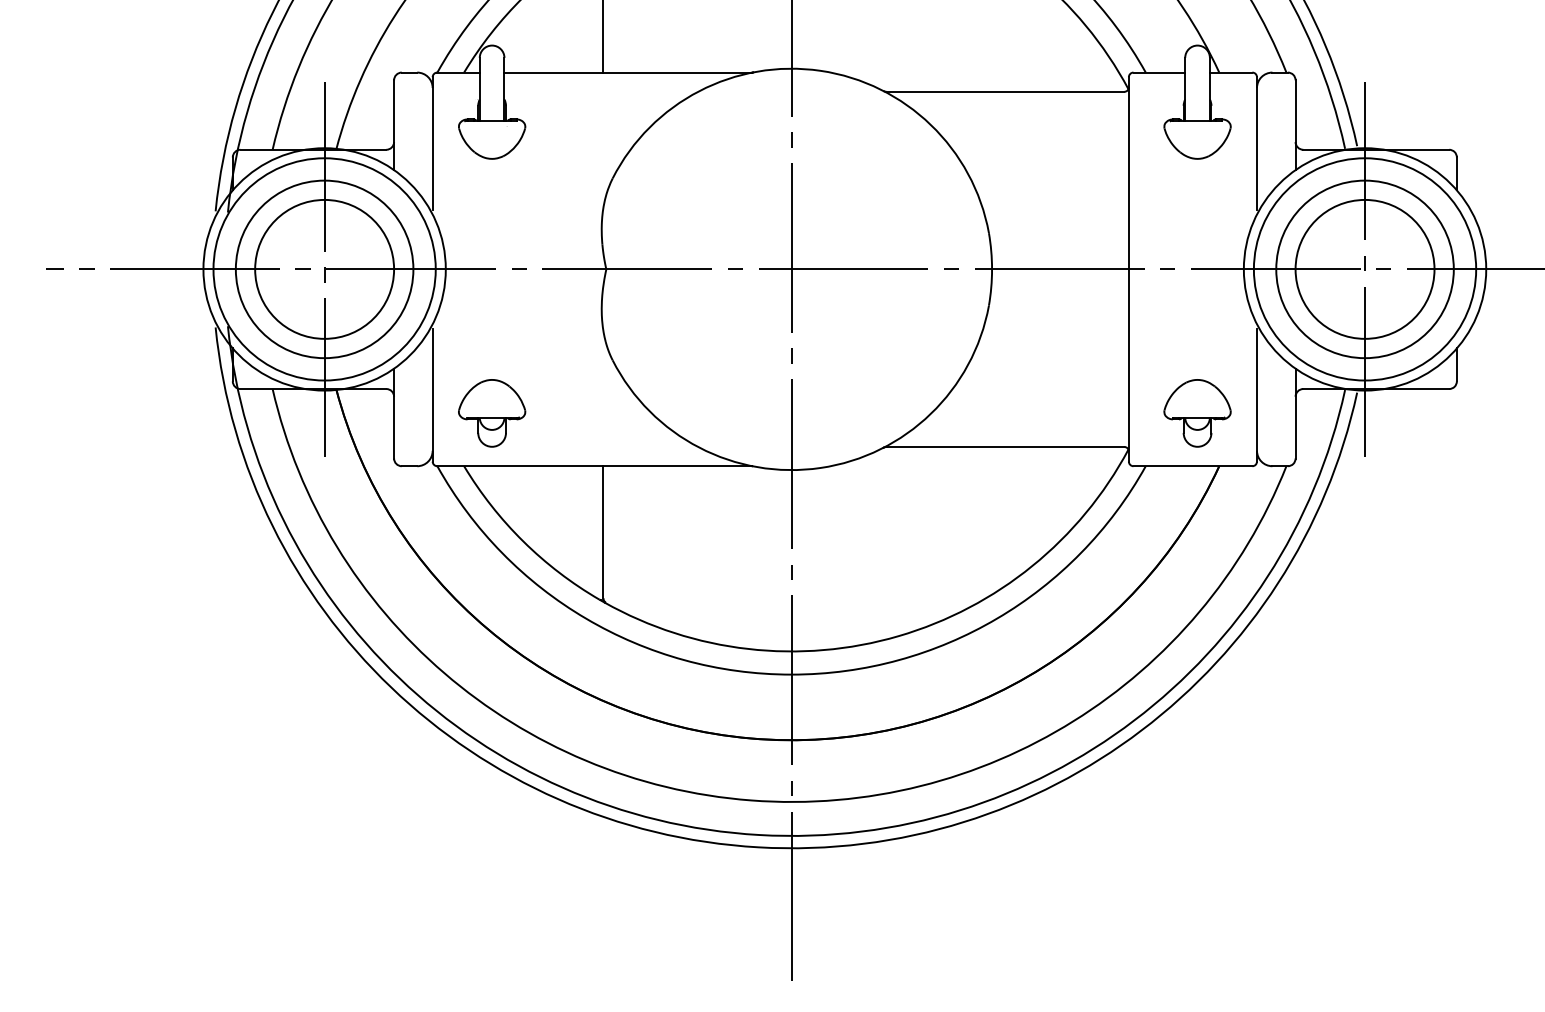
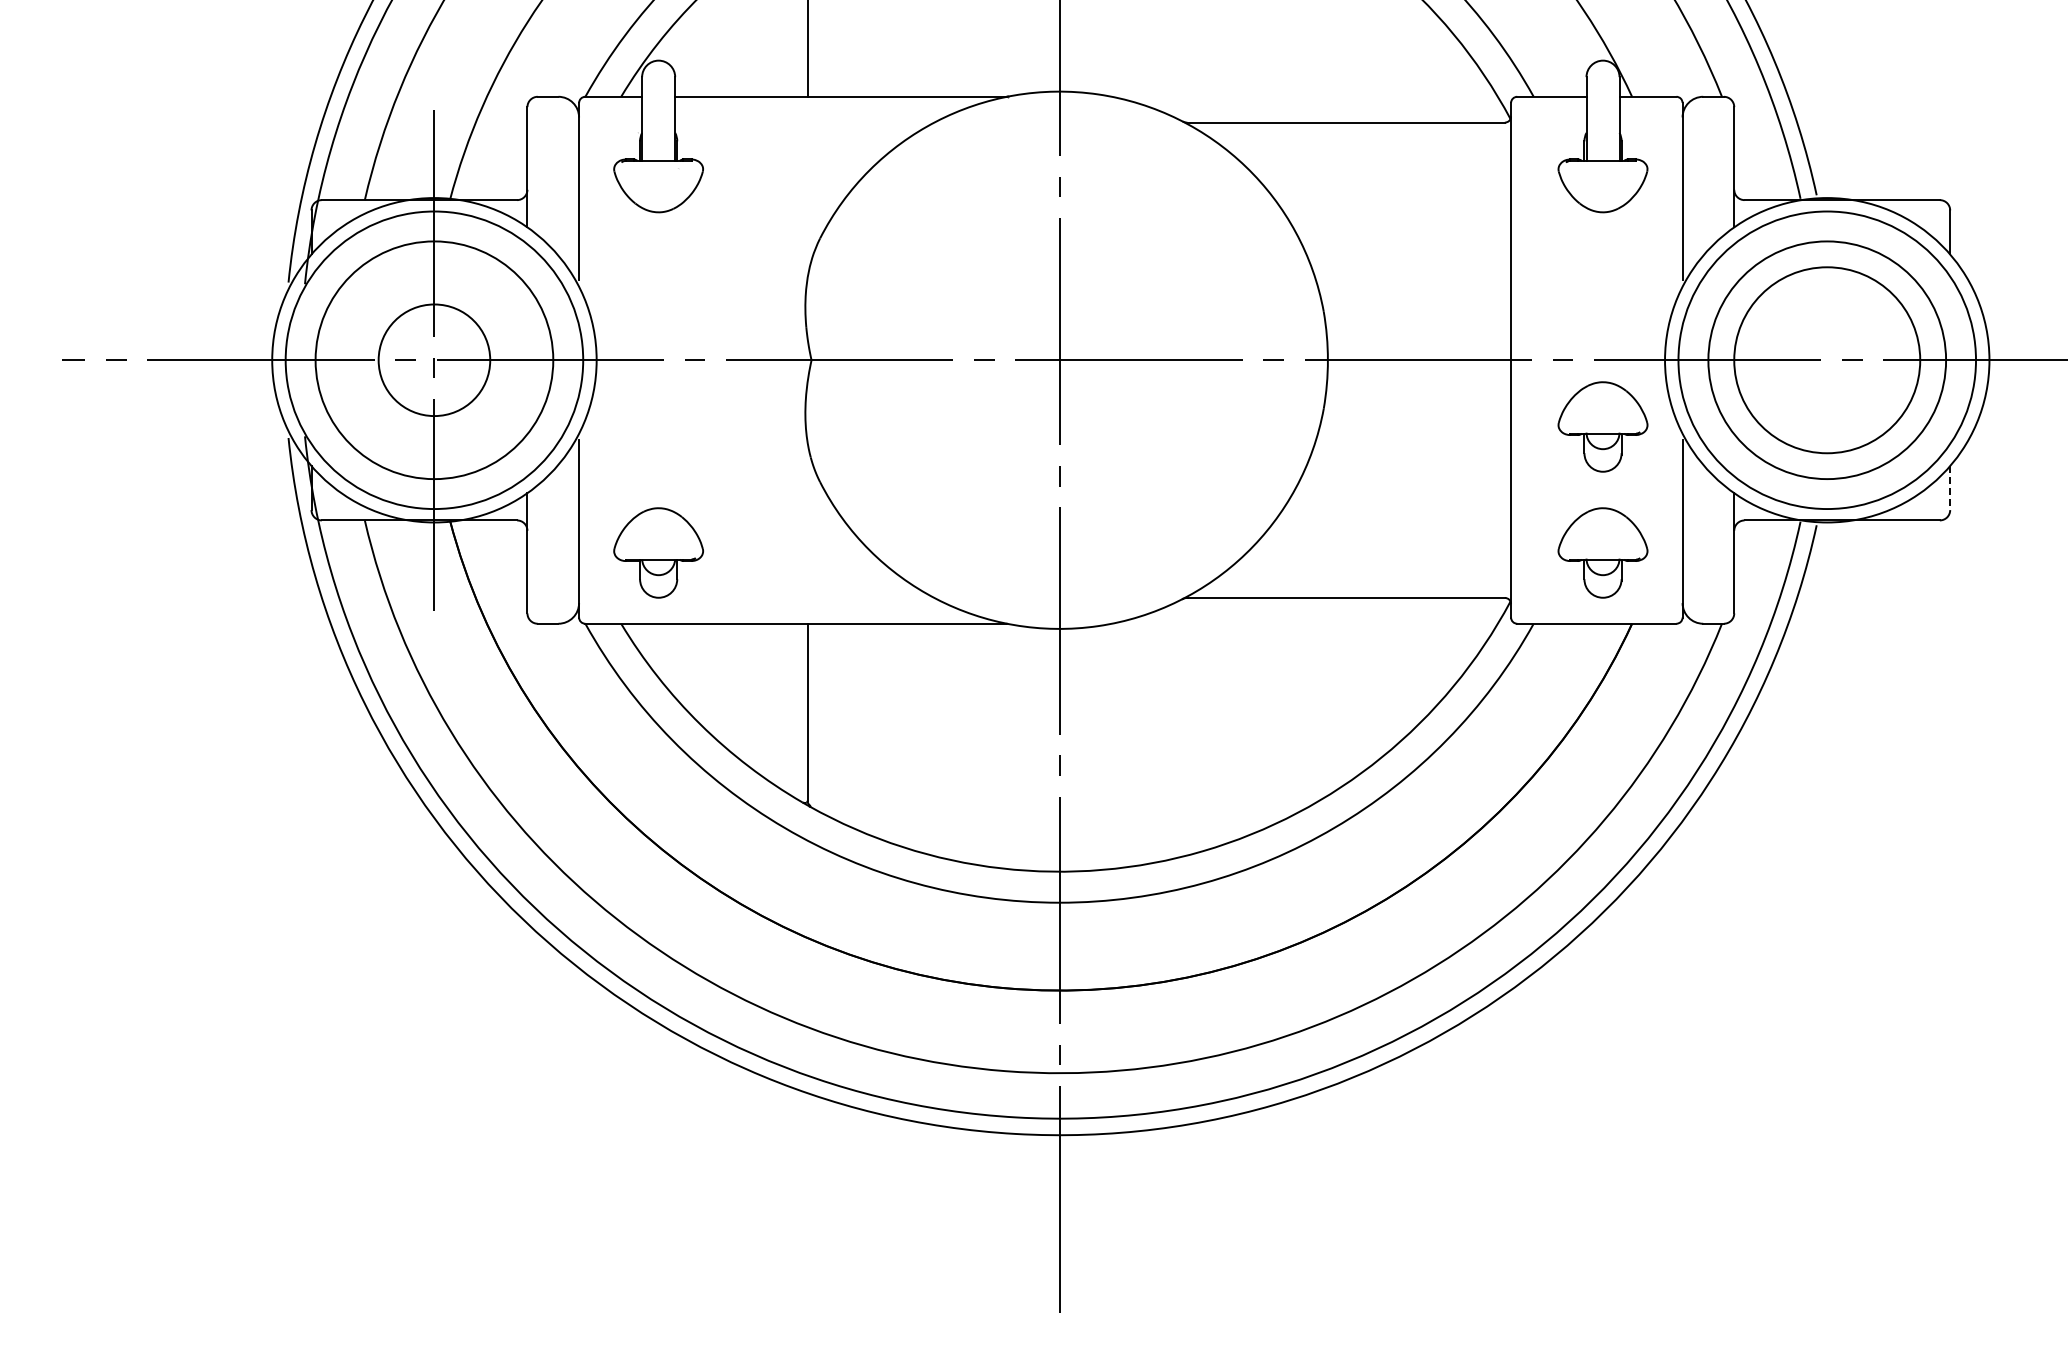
line: (1365, 268) -> (1827, 359), removed
circle: (324, 269) -> (434, 360), size x0.6
part: (1197, 318) -> (1602, 426), added
line: (1457, 365) -> (1950, 488), solid -> dashed

